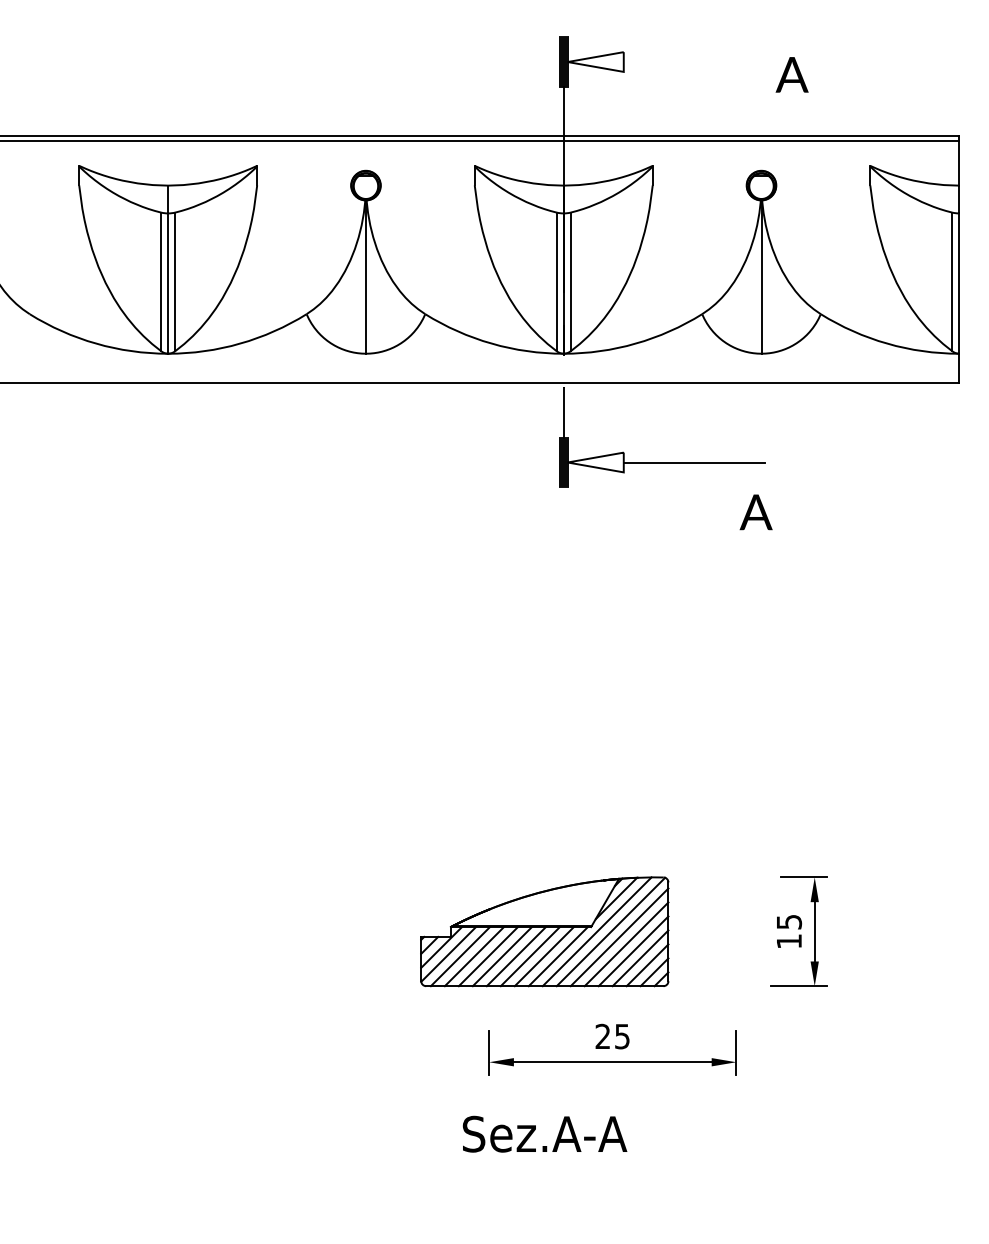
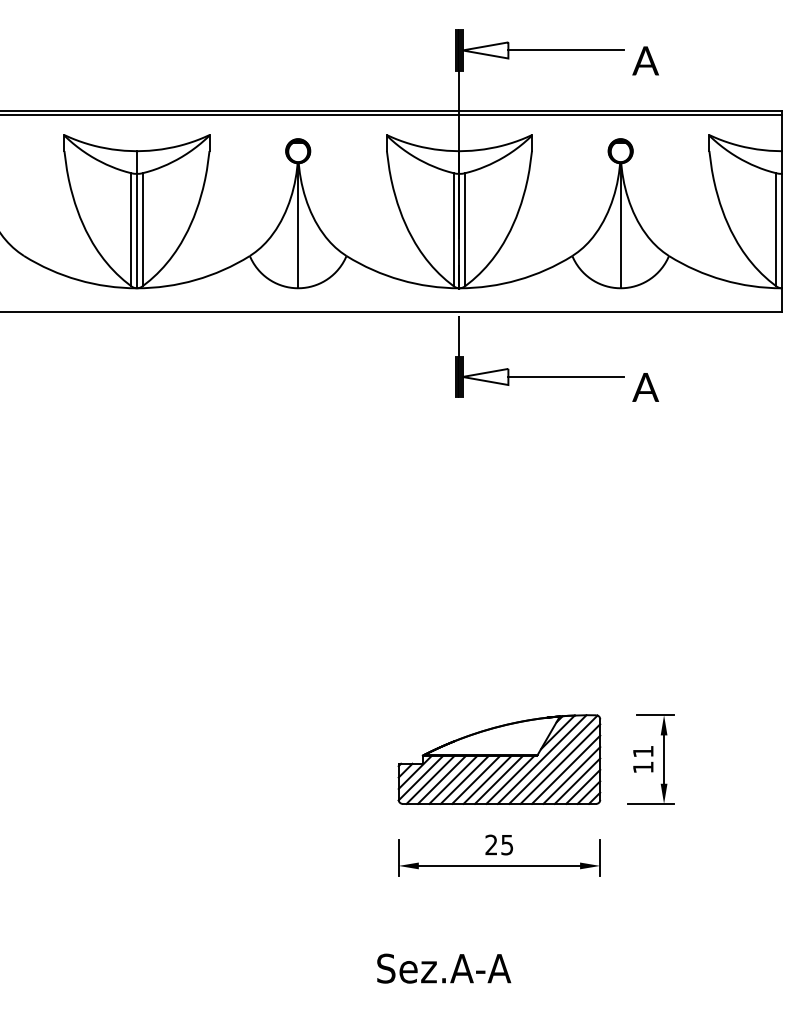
line: (694, 62) -> (566, 50), added
text: (755, 512) -> (645, 387), moved
text: (789, 922) -> (643, 751), 15 -> 11
part: (544, 931) -> (499, 759), moved
text: (544, 1133) -> (443, 968), moved

